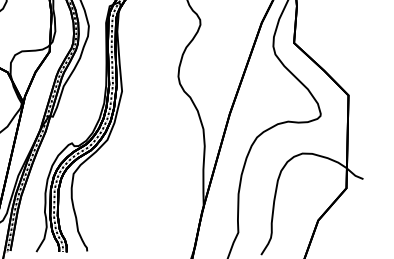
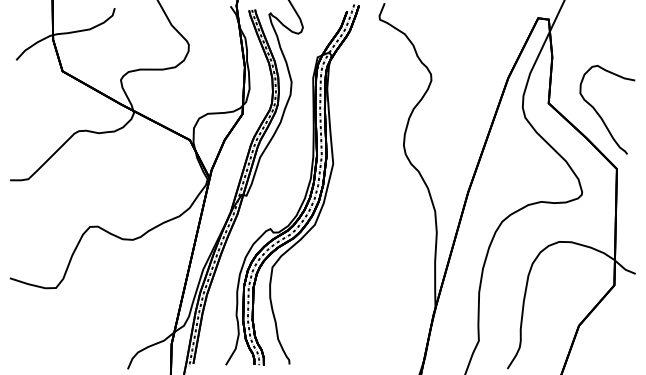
curve: (335, 52) -> (600, 115), added

